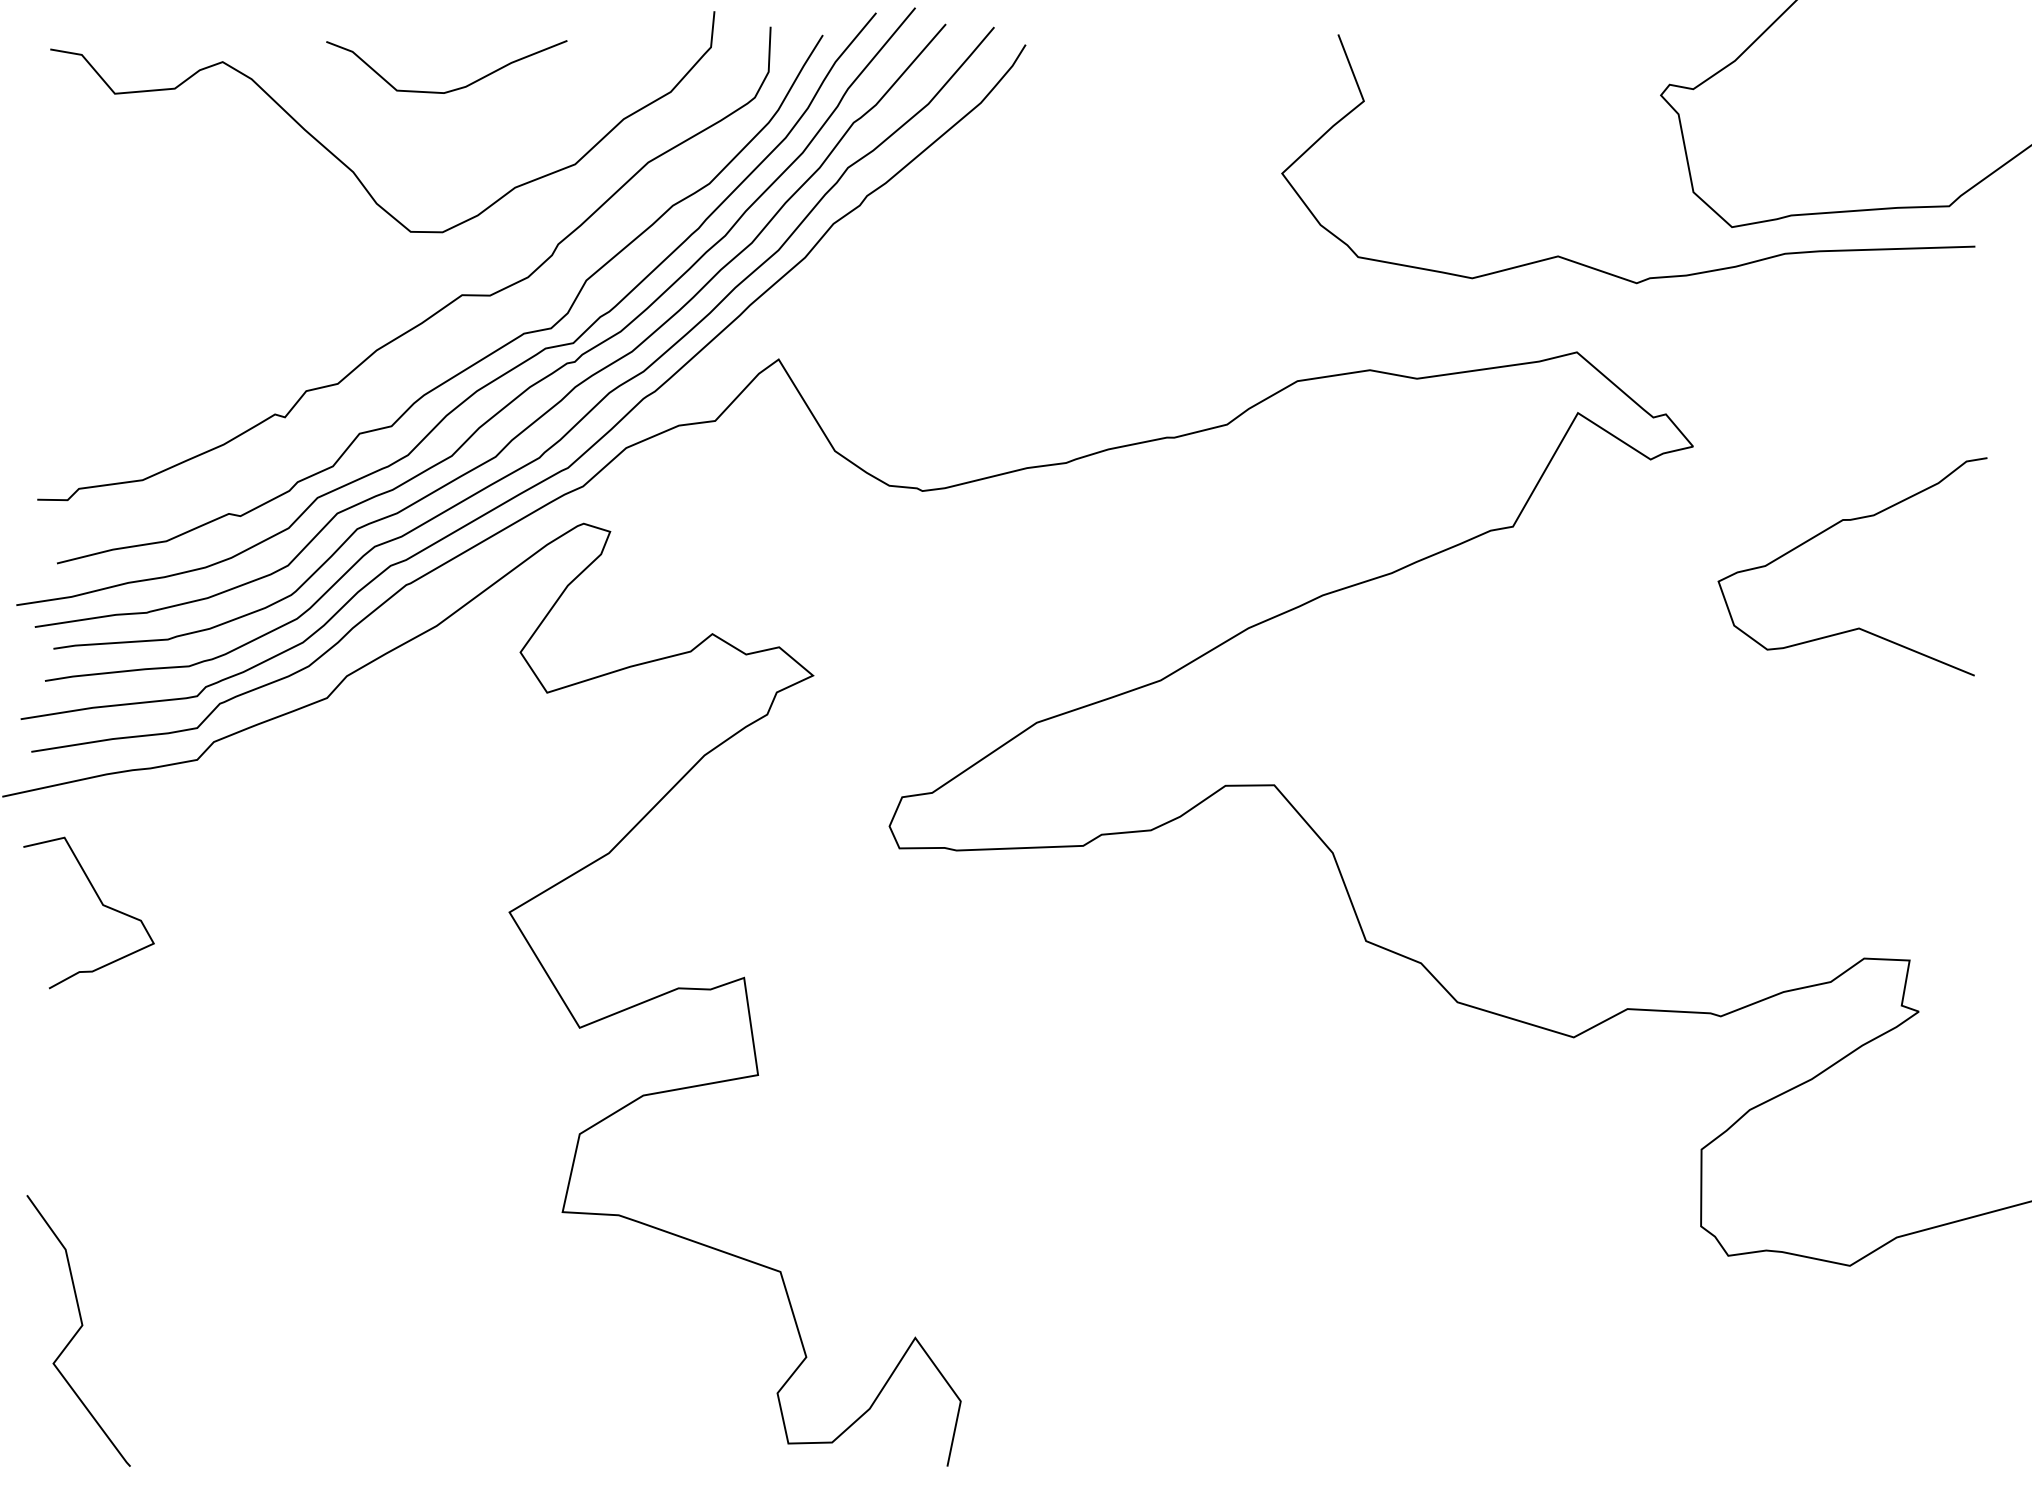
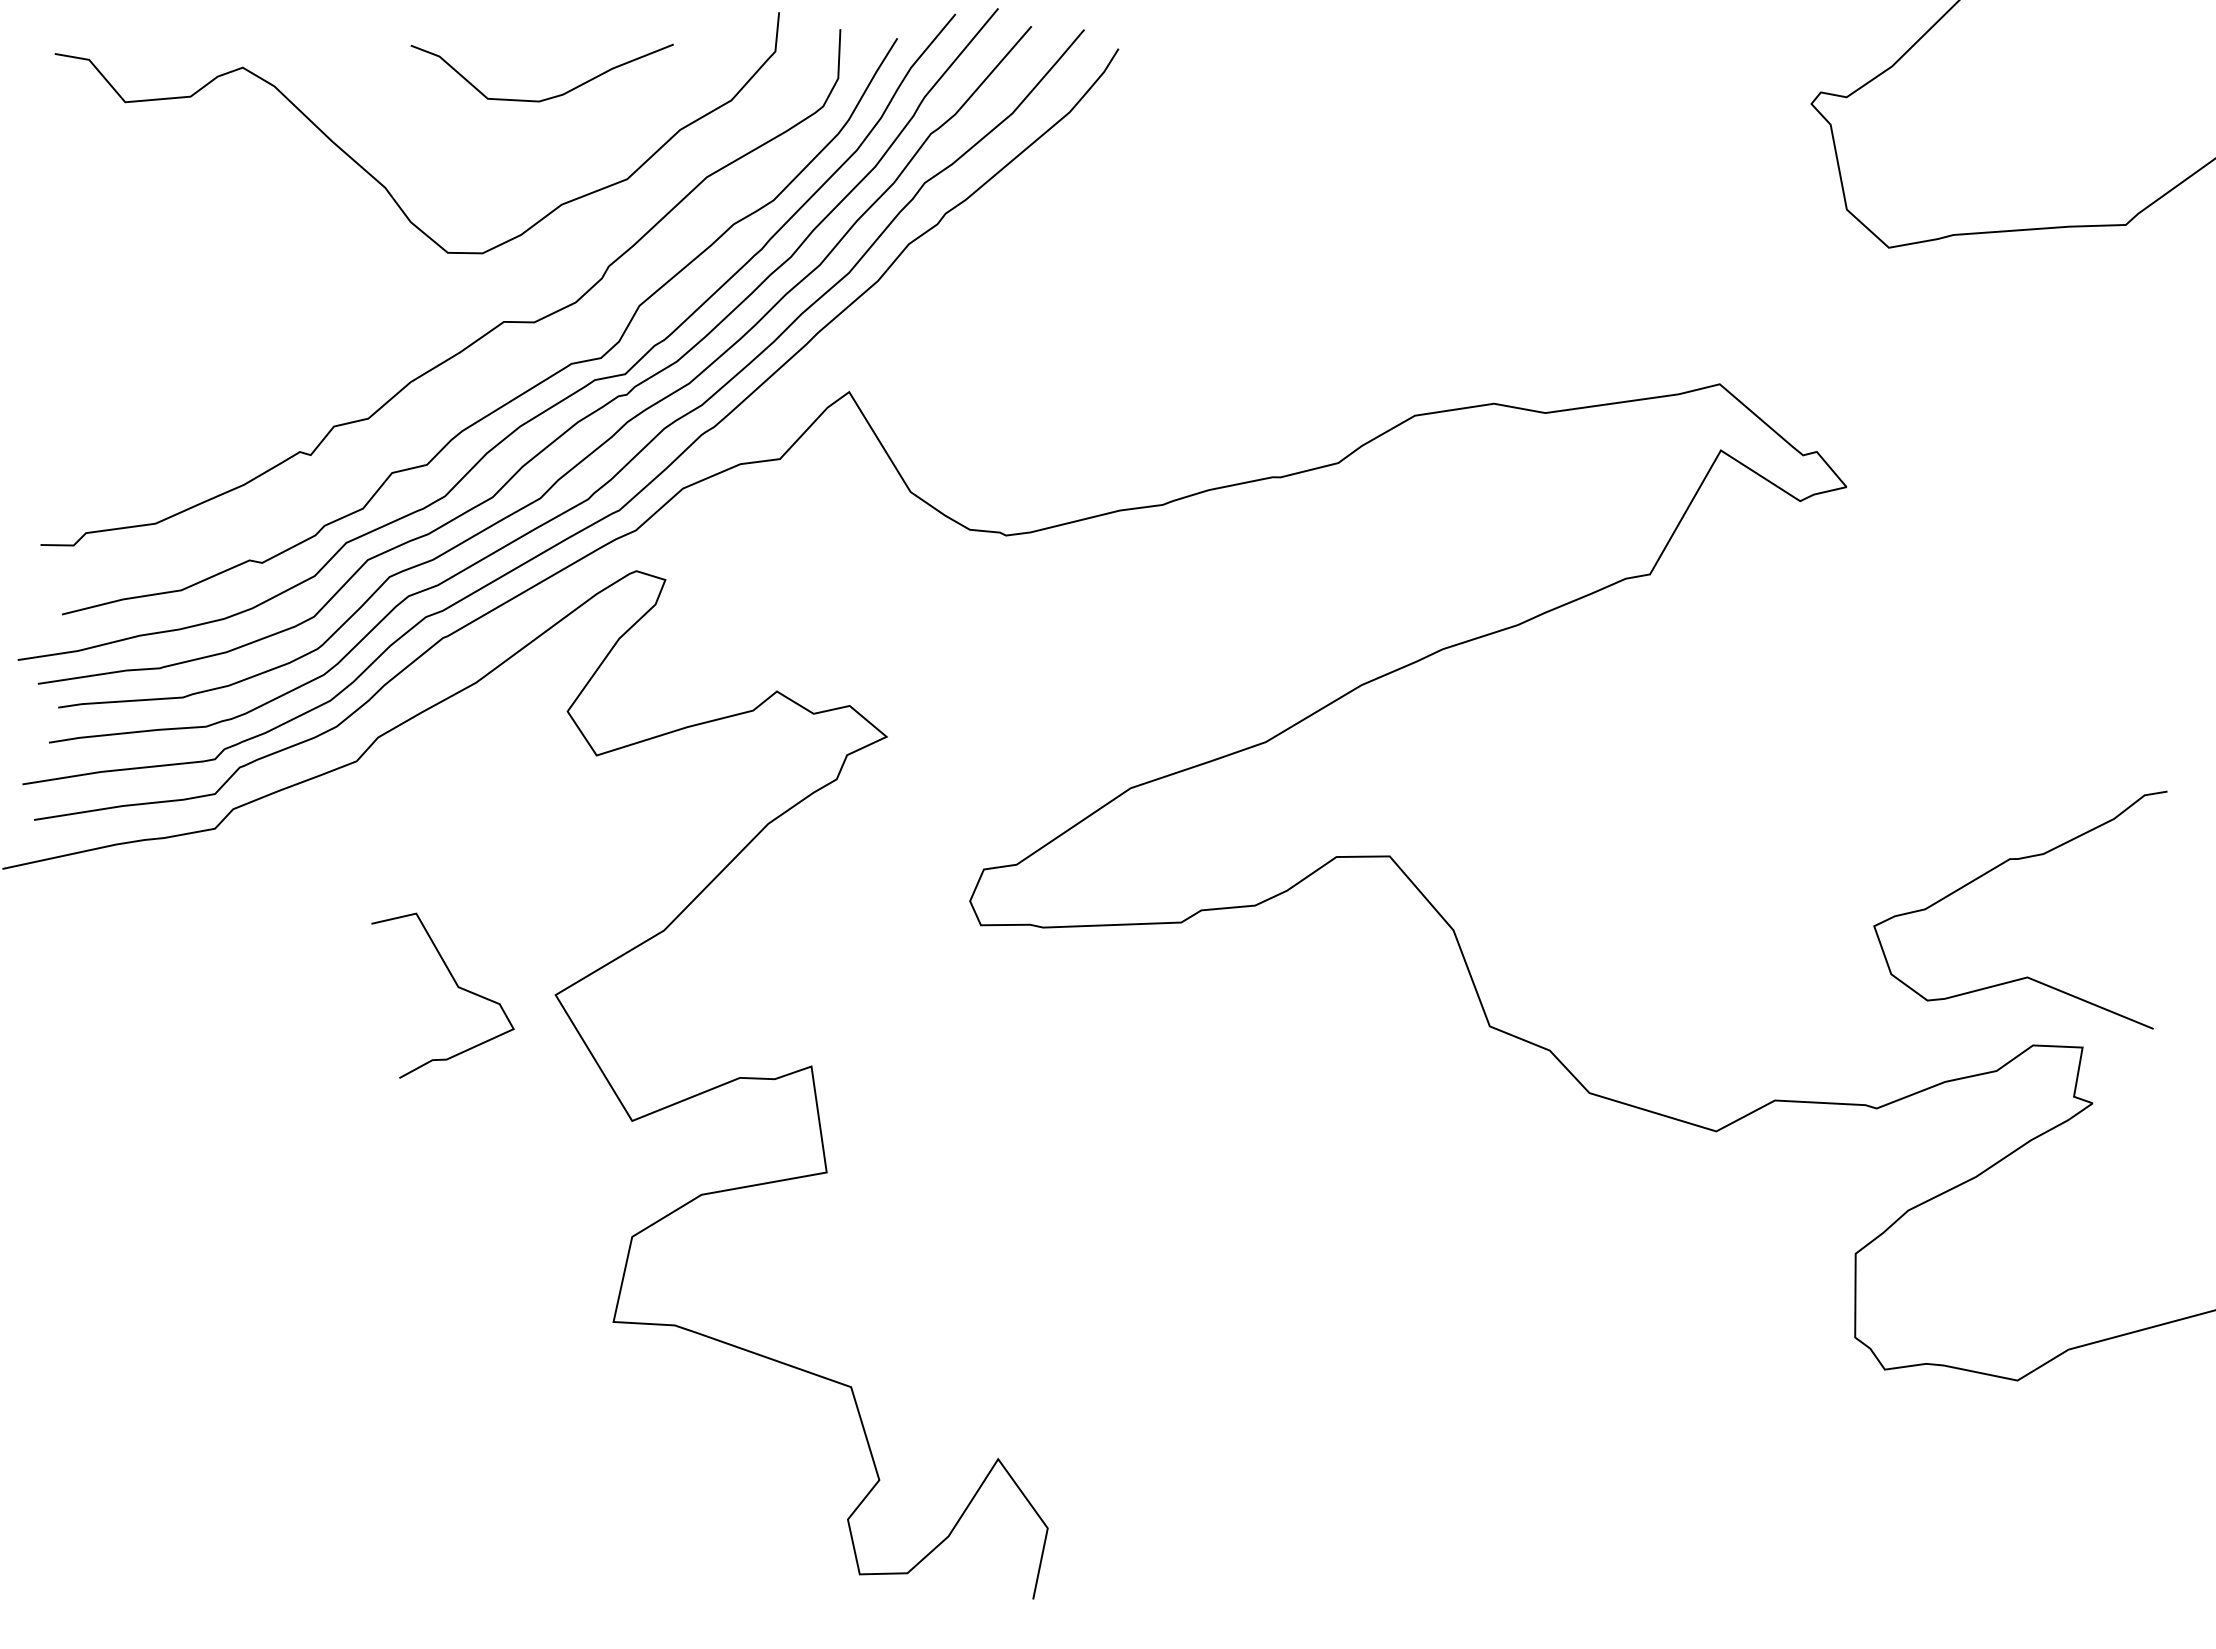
curve: (452, 89) -> (548, 97), moved
curve: (1593, 267) -> (1737, 291), removed
curve: (1830, 528) -> (1996, 868), moved
curve: (102, 905) -> (457, 987), moved
curve: (78, 1330) -> (85, 1451), removed

